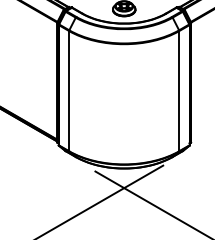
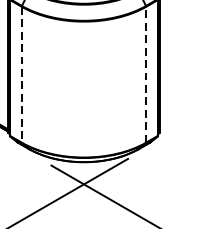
line: (179, 90) -> (146, 73), solid -> dashed
line: (69, 91) -> (22, 75), solid -> dashed

